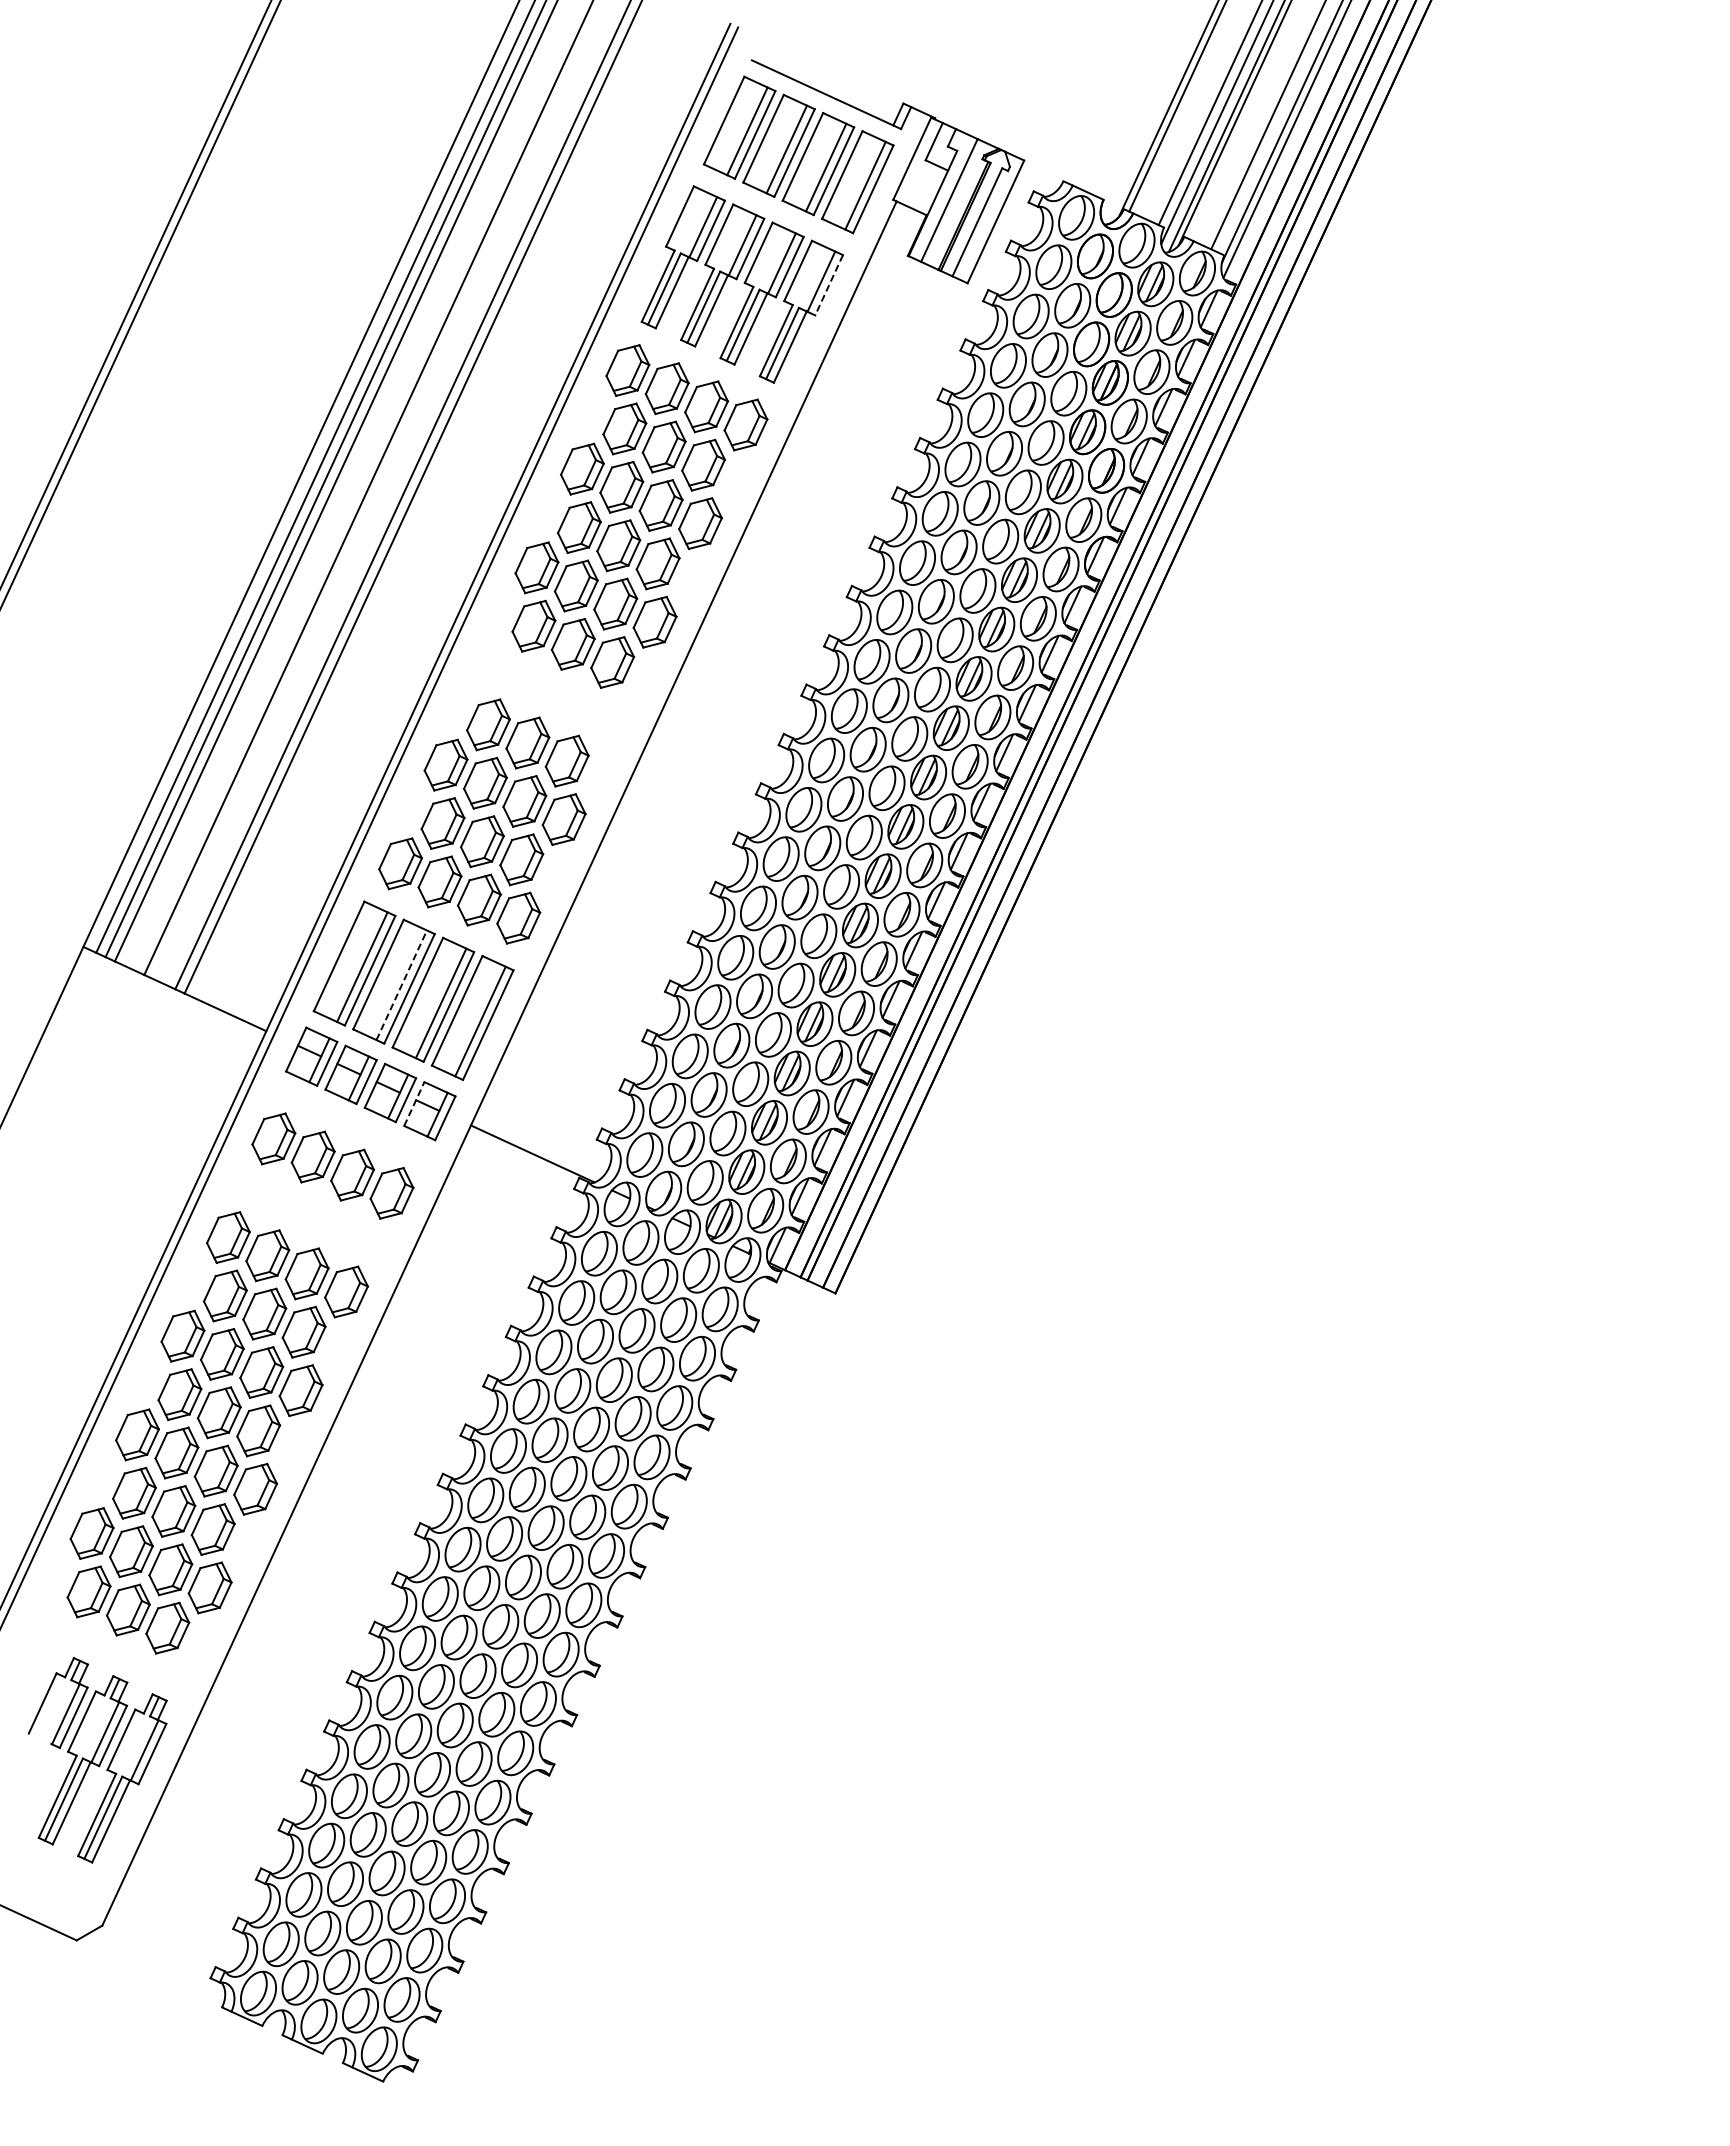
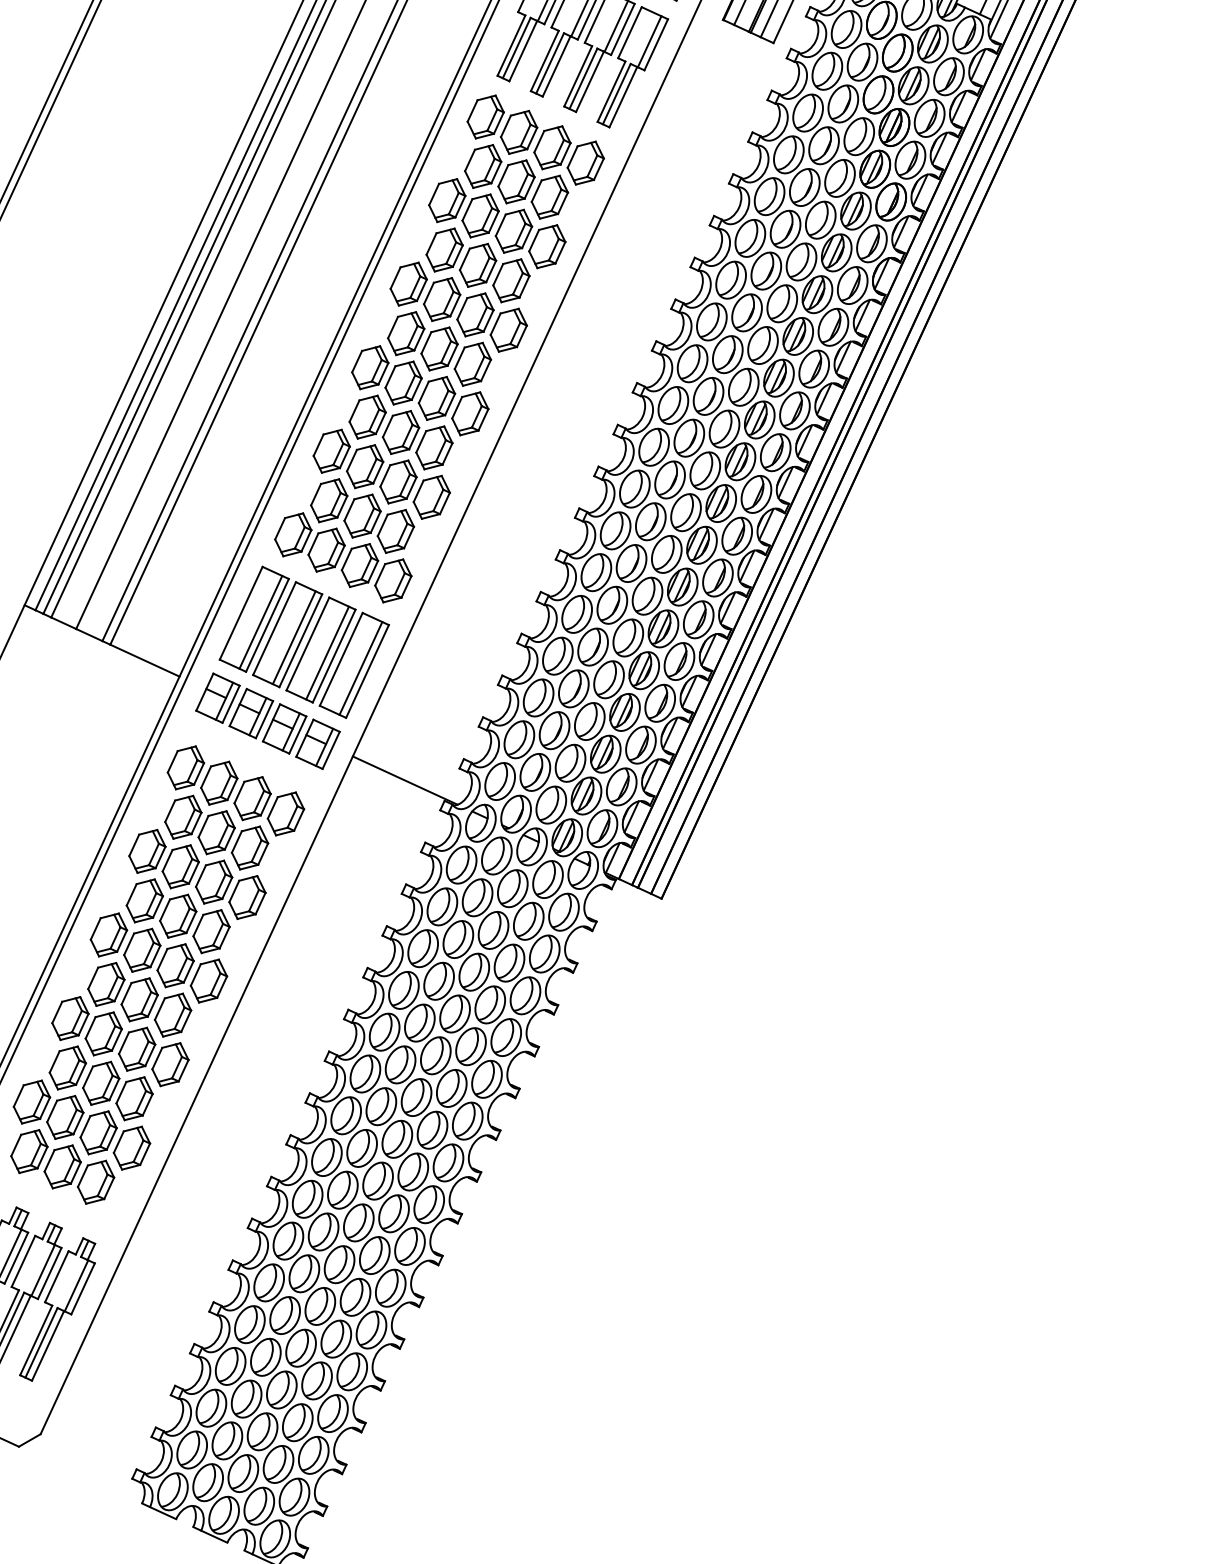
line: (828, 285) -> (655, 45), dashed -> solid
part: (550, 693) -> (420, 390), added
line: (401, 984) -> (294, 637), dashed -> solid
line: (414, 1103) -> (305, 737), dashed -> solid
part: (309, 1215) -> (216, 832), added

